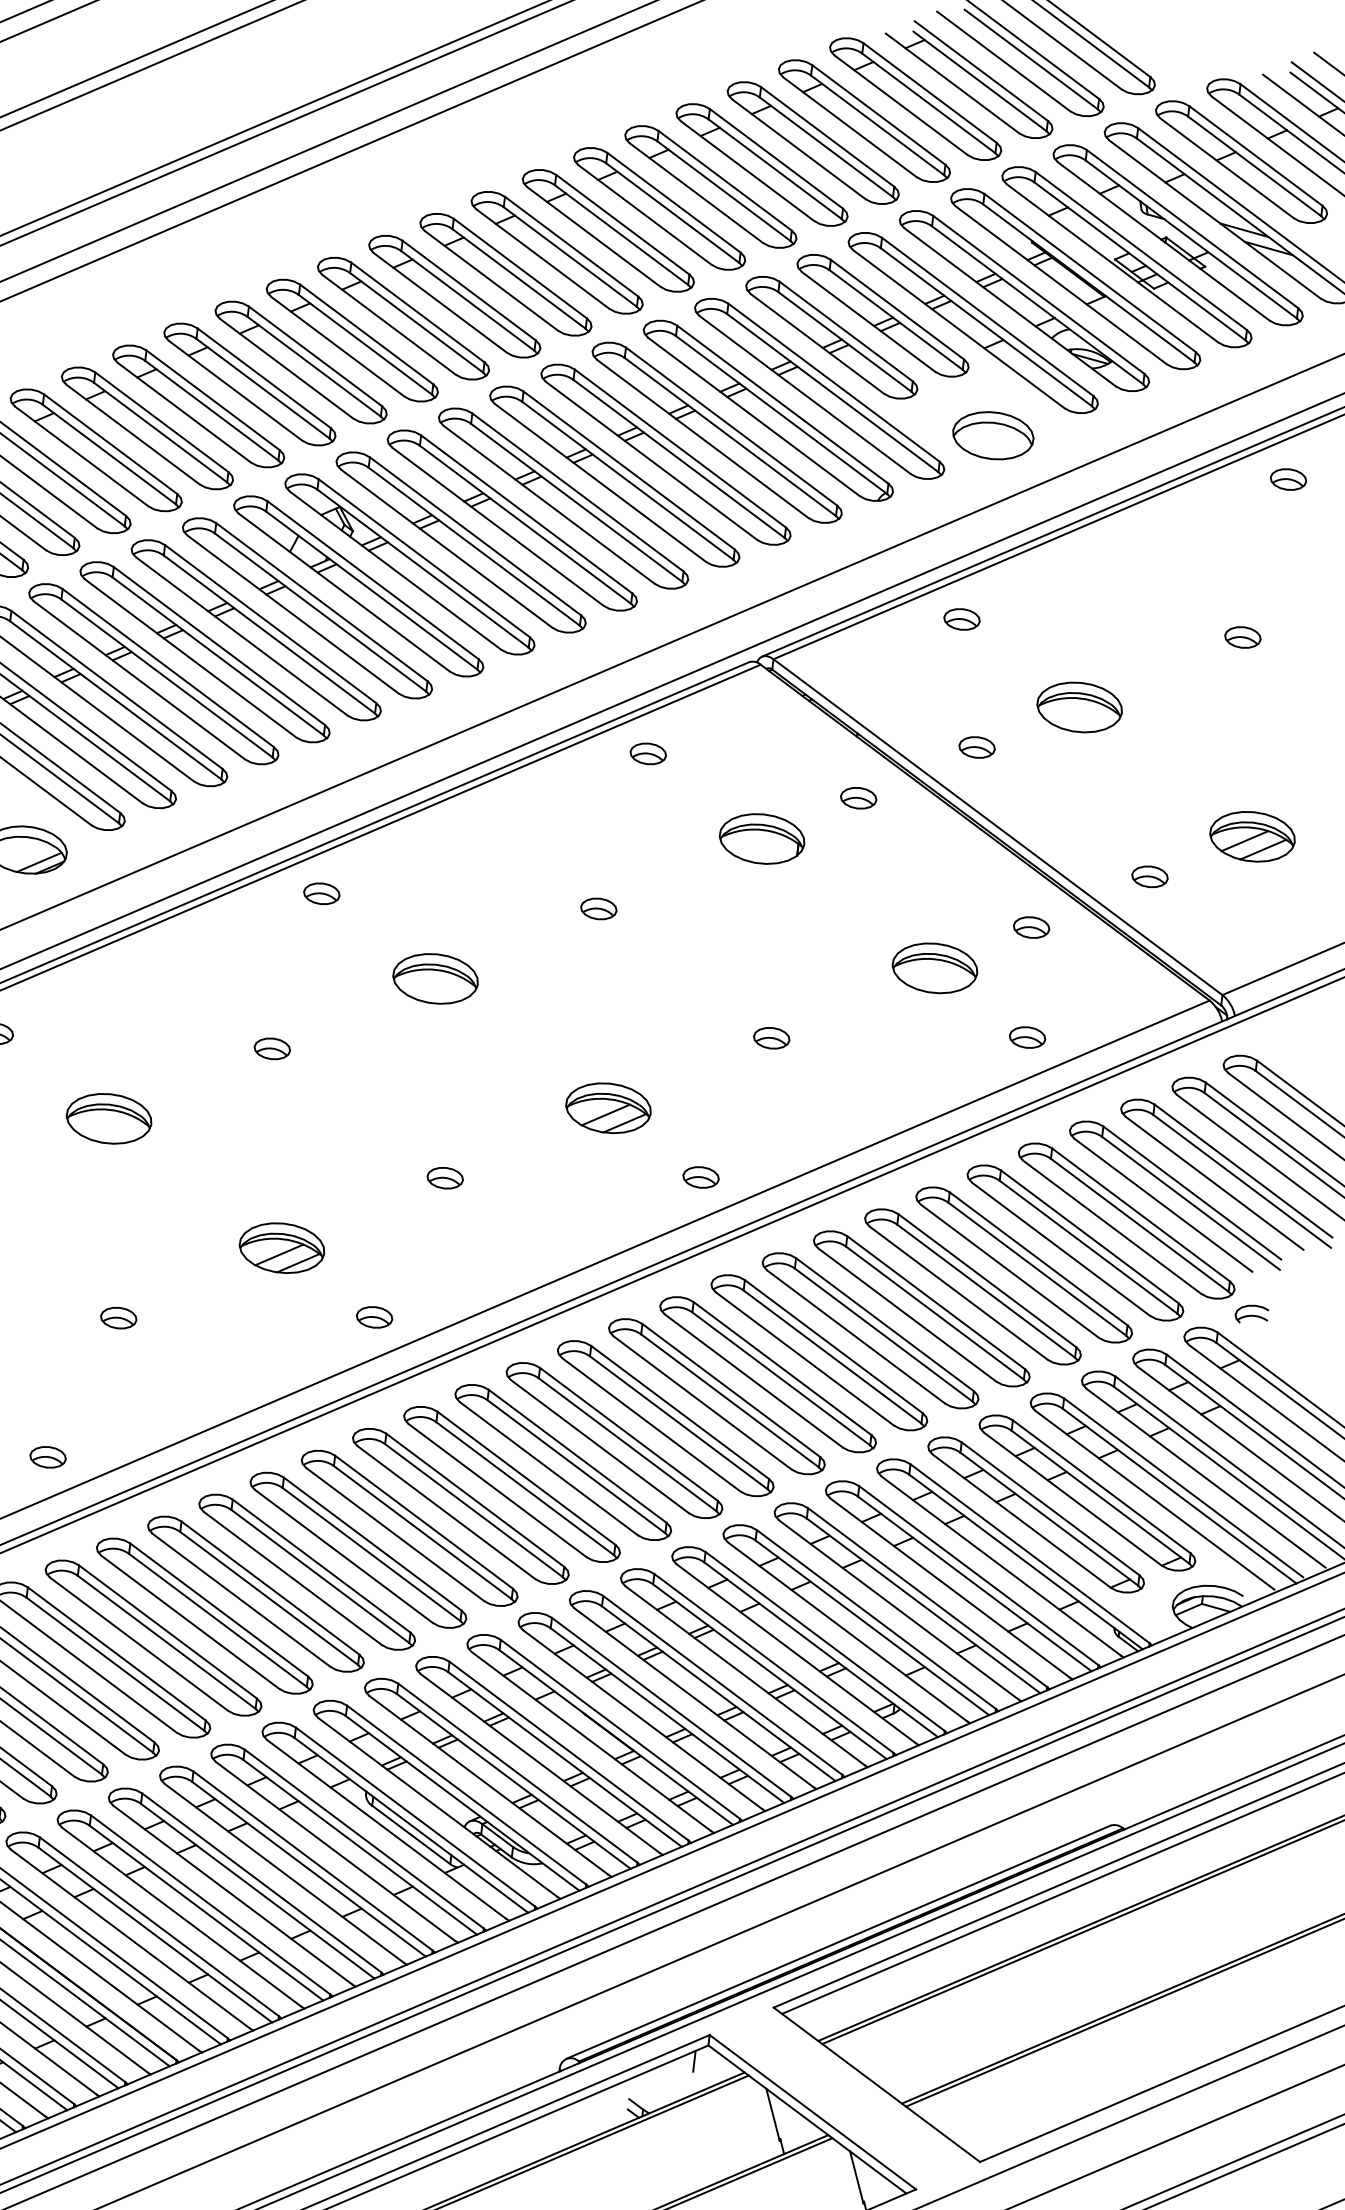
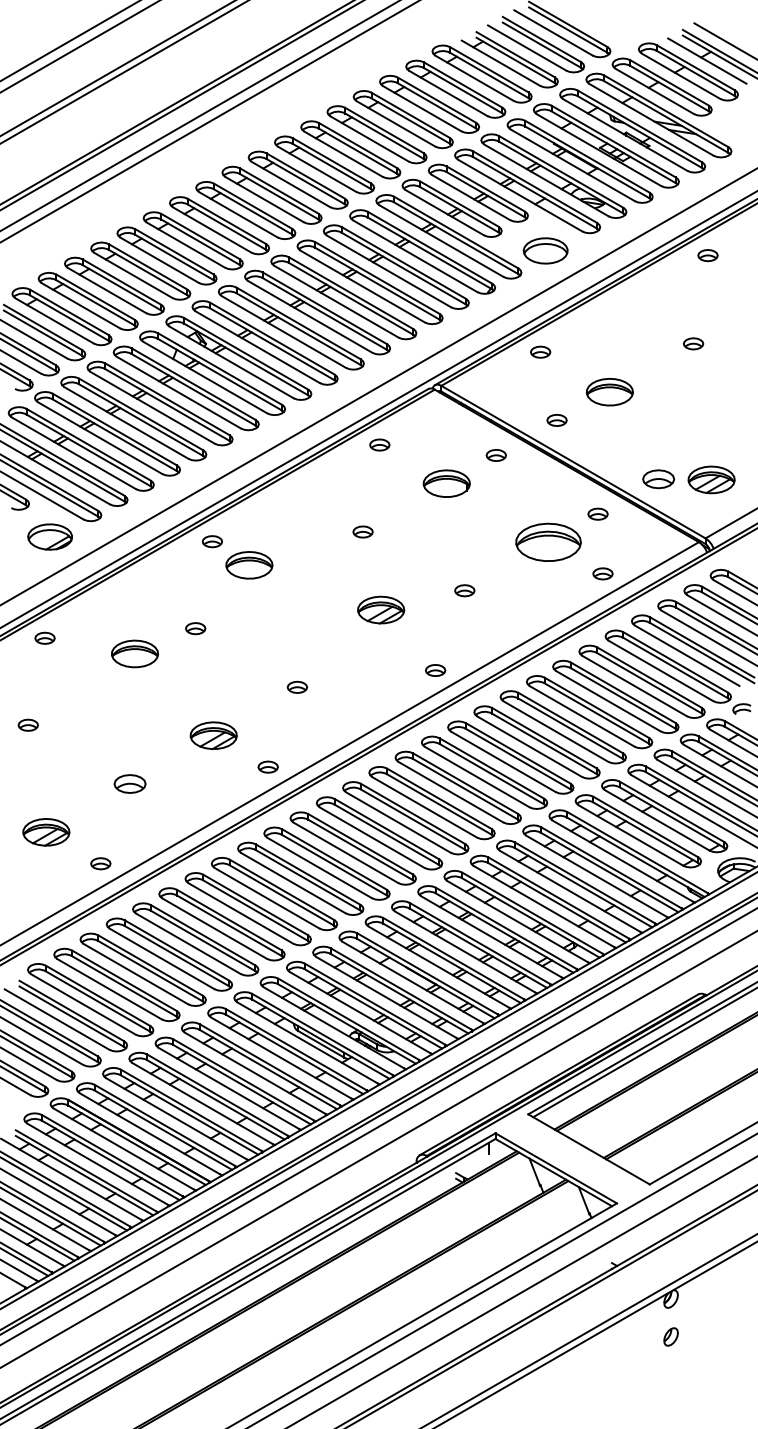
part: (1252, 835) -> (711, 479), moved
part: (1149, 875) -> (658, 478), size x1.6
part: (934, 968) -> (548, 542), size x1.4
part: (435, 979) -> (249, 565), moved
part: (609, 1107) -> (381, 609), moved
part: (110, 1118) -> (135, 653), moved
part: (117, 1317) -> (129, 783), size x1.6

